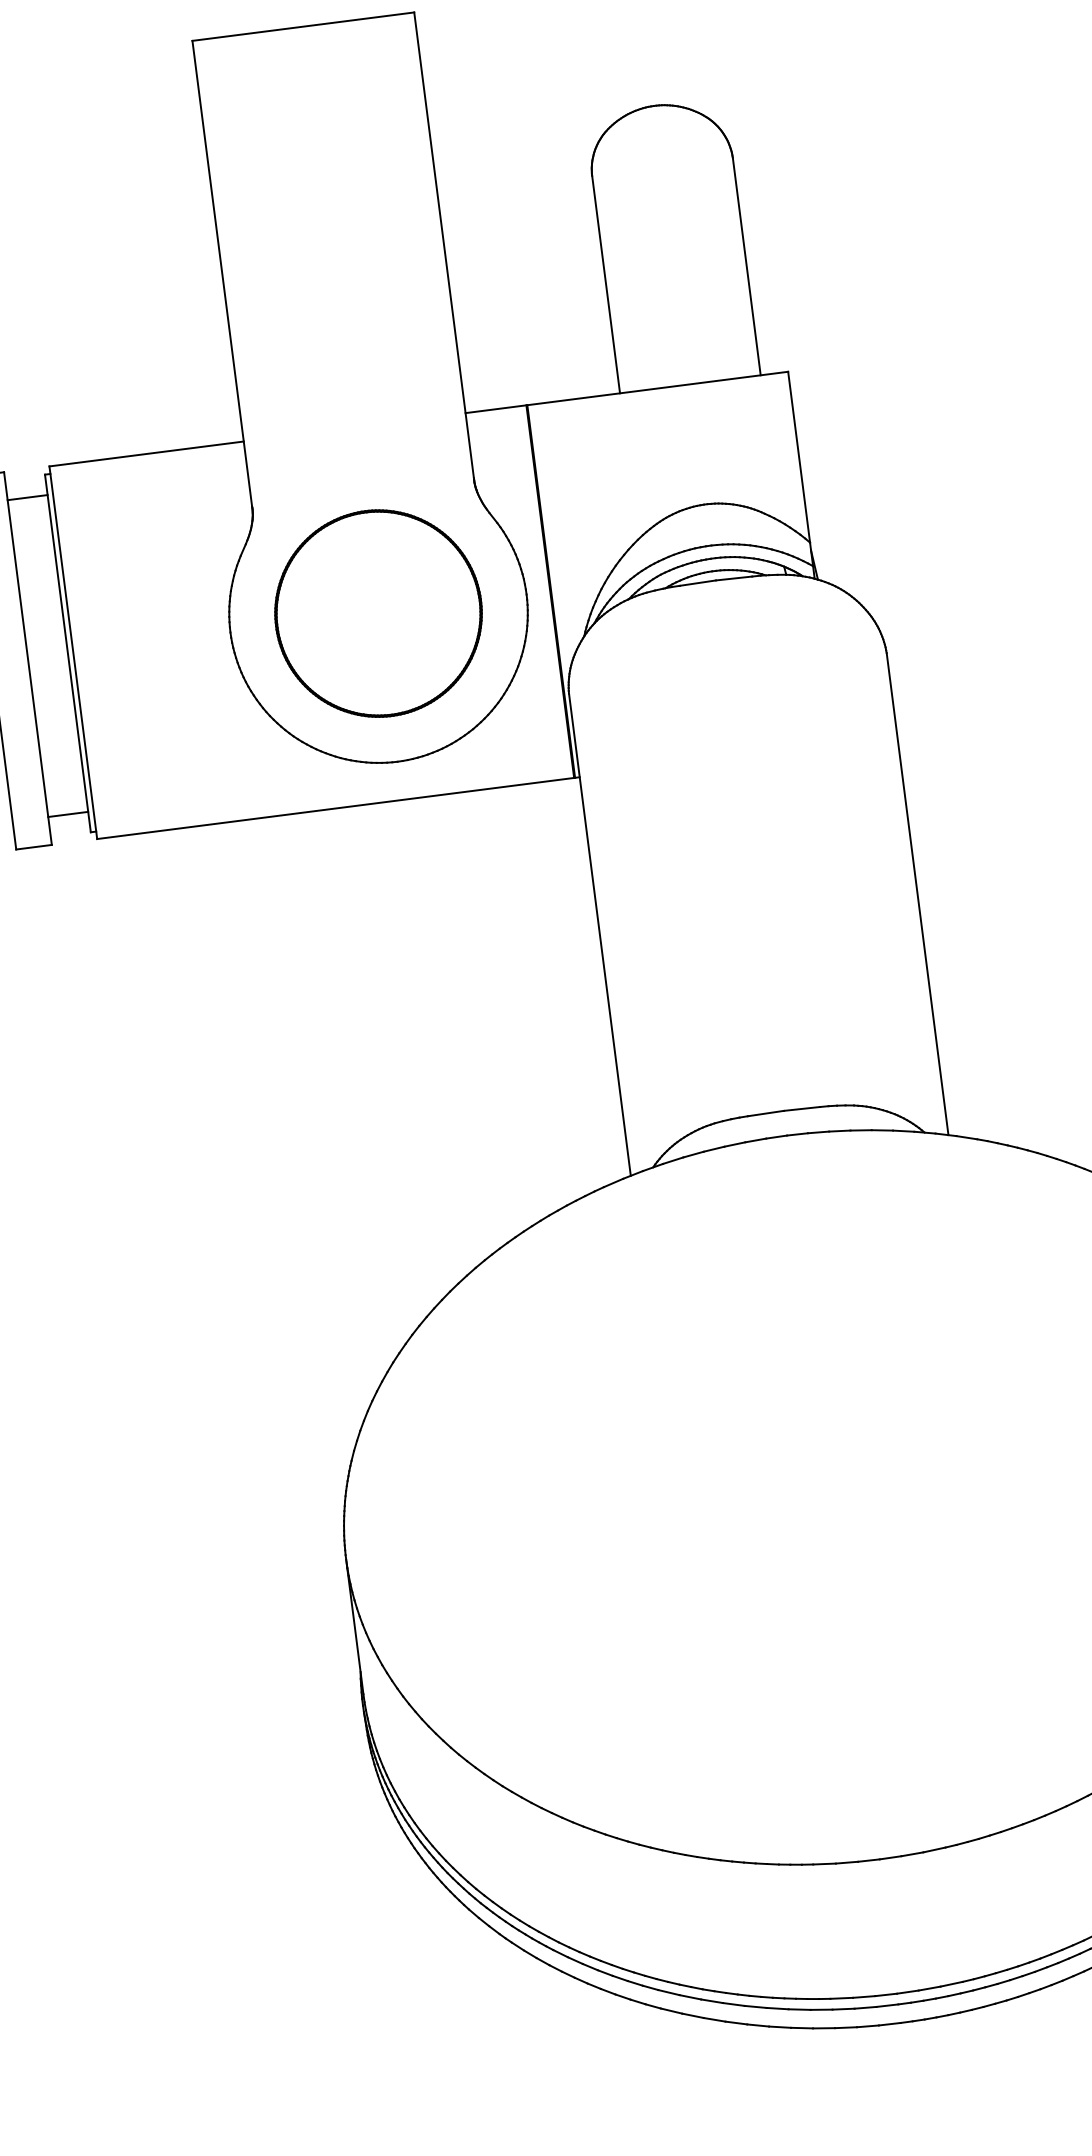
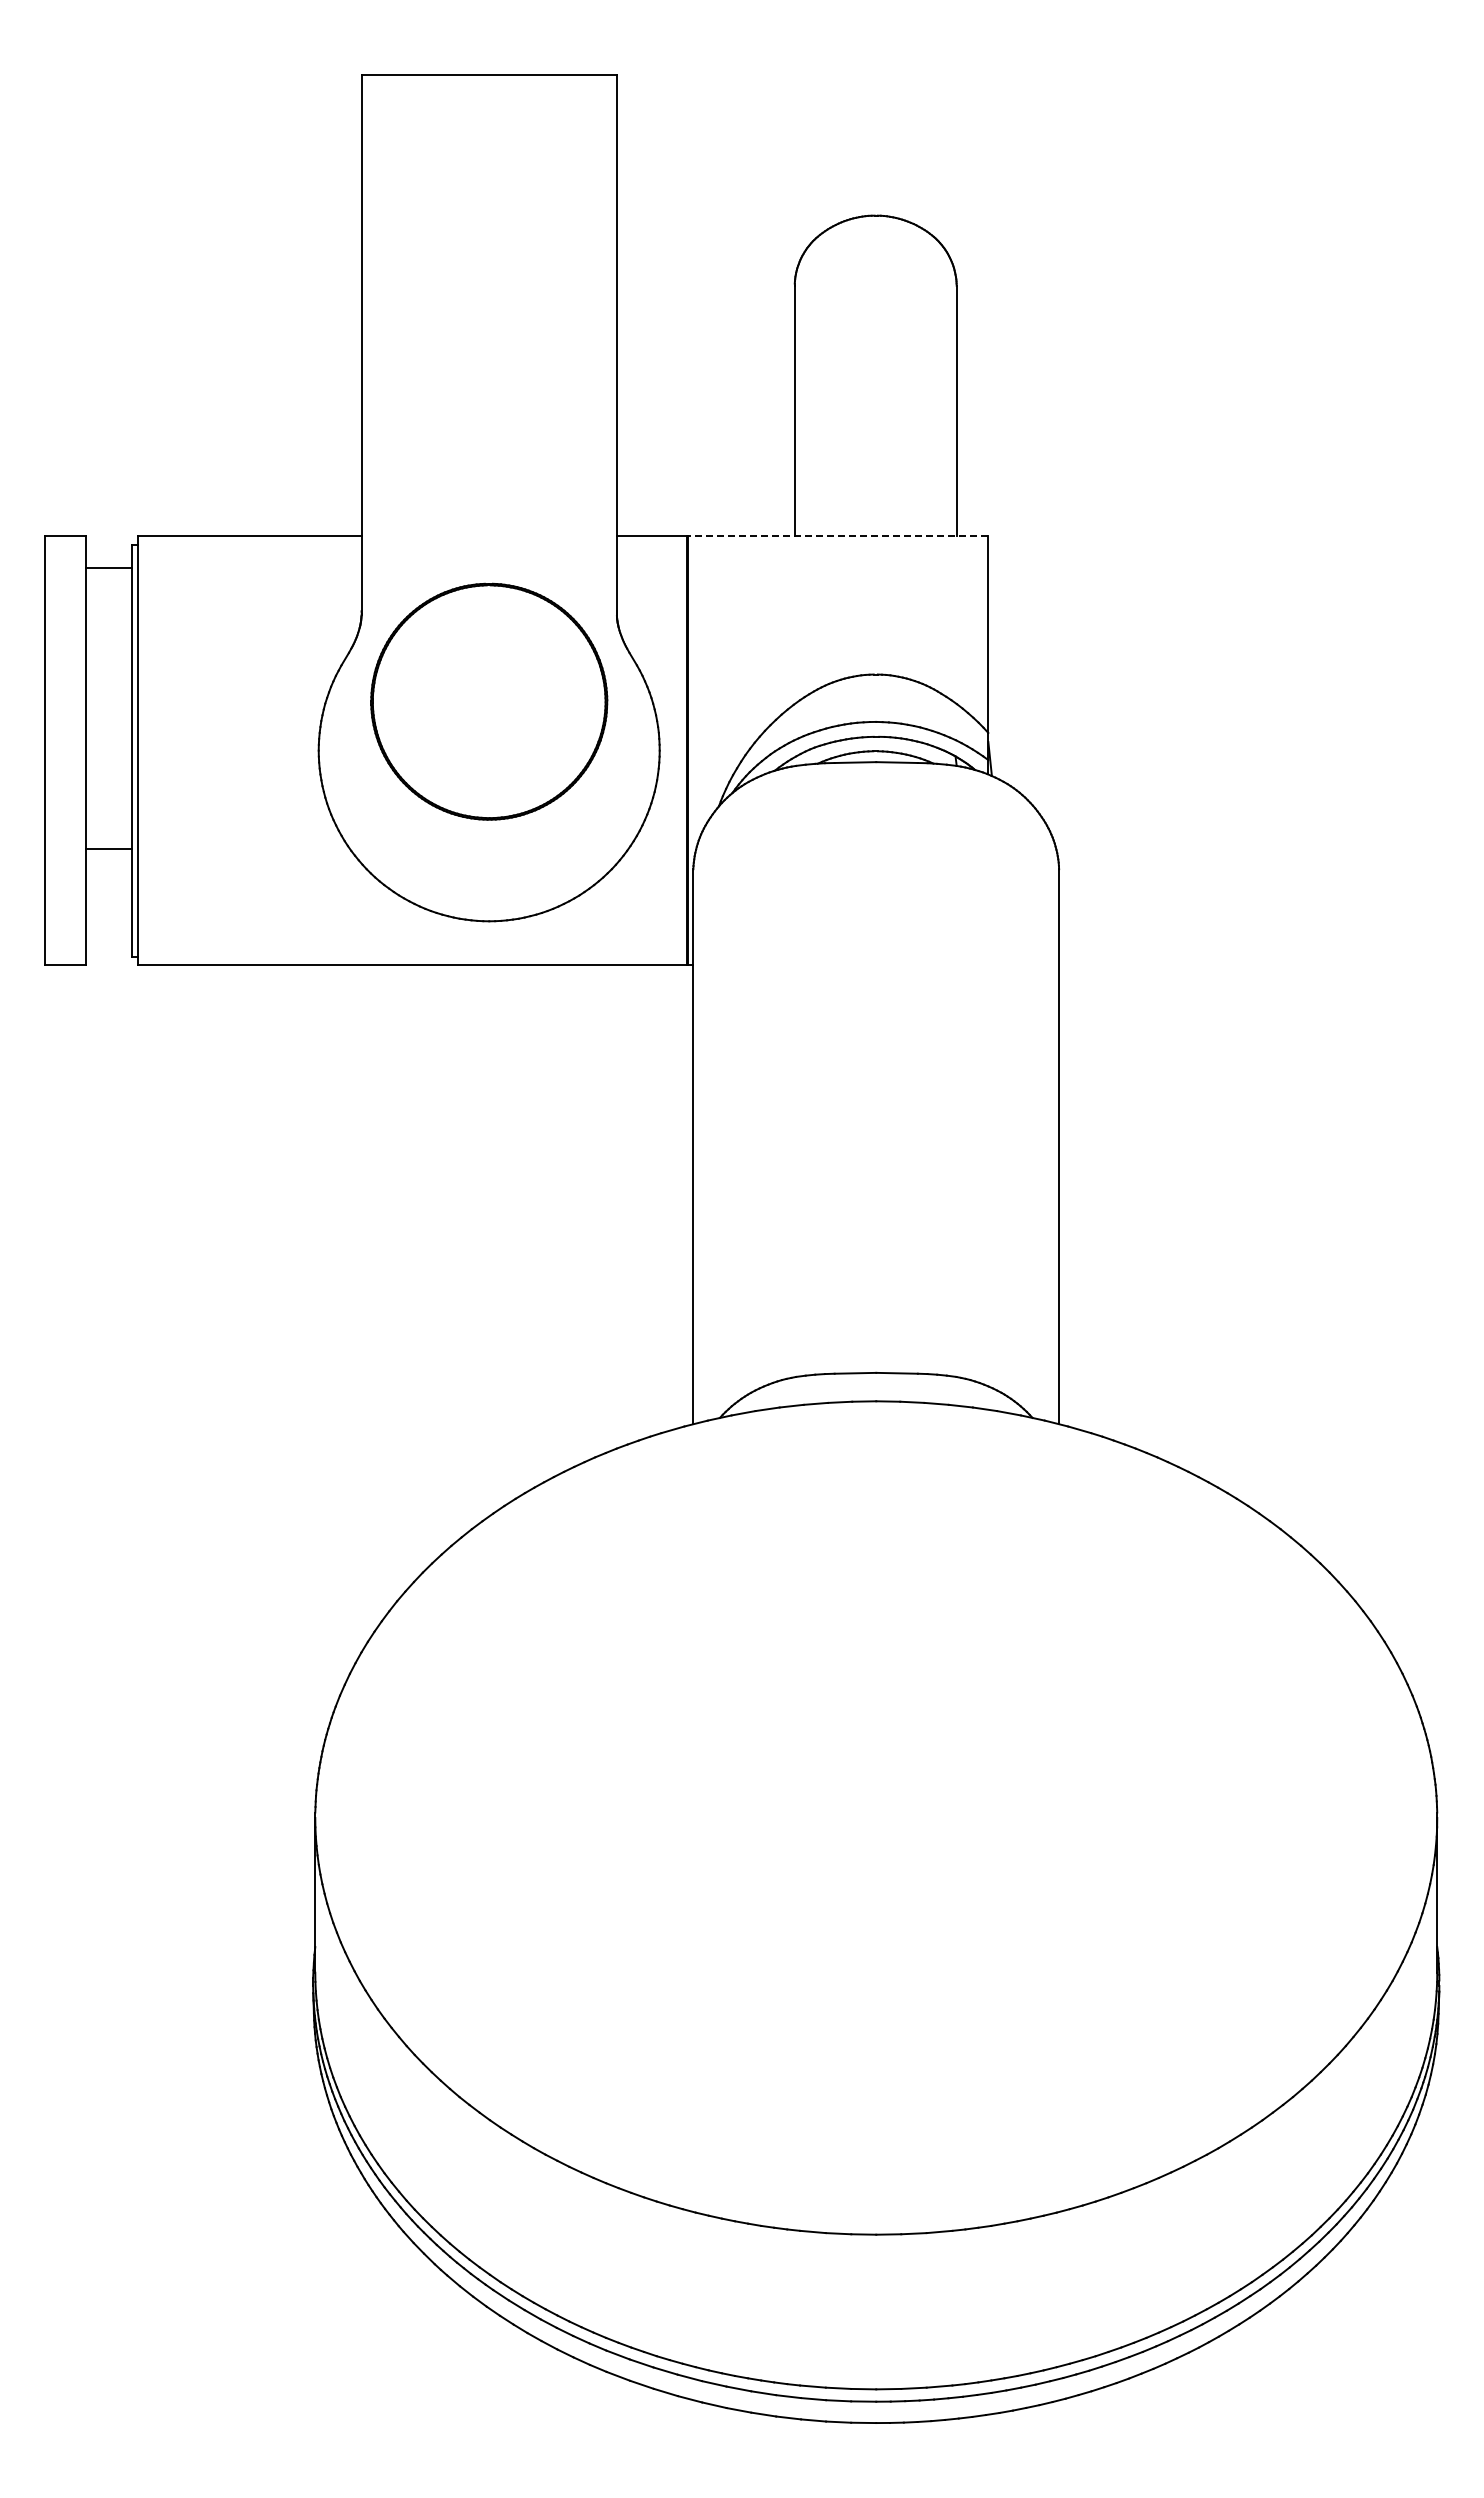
line: (657, 388) -> (837, 536), solid -> dashed
part: (378, 613) -> (489, 701), moved
line: (68, 814) -> (108, 849), moved

